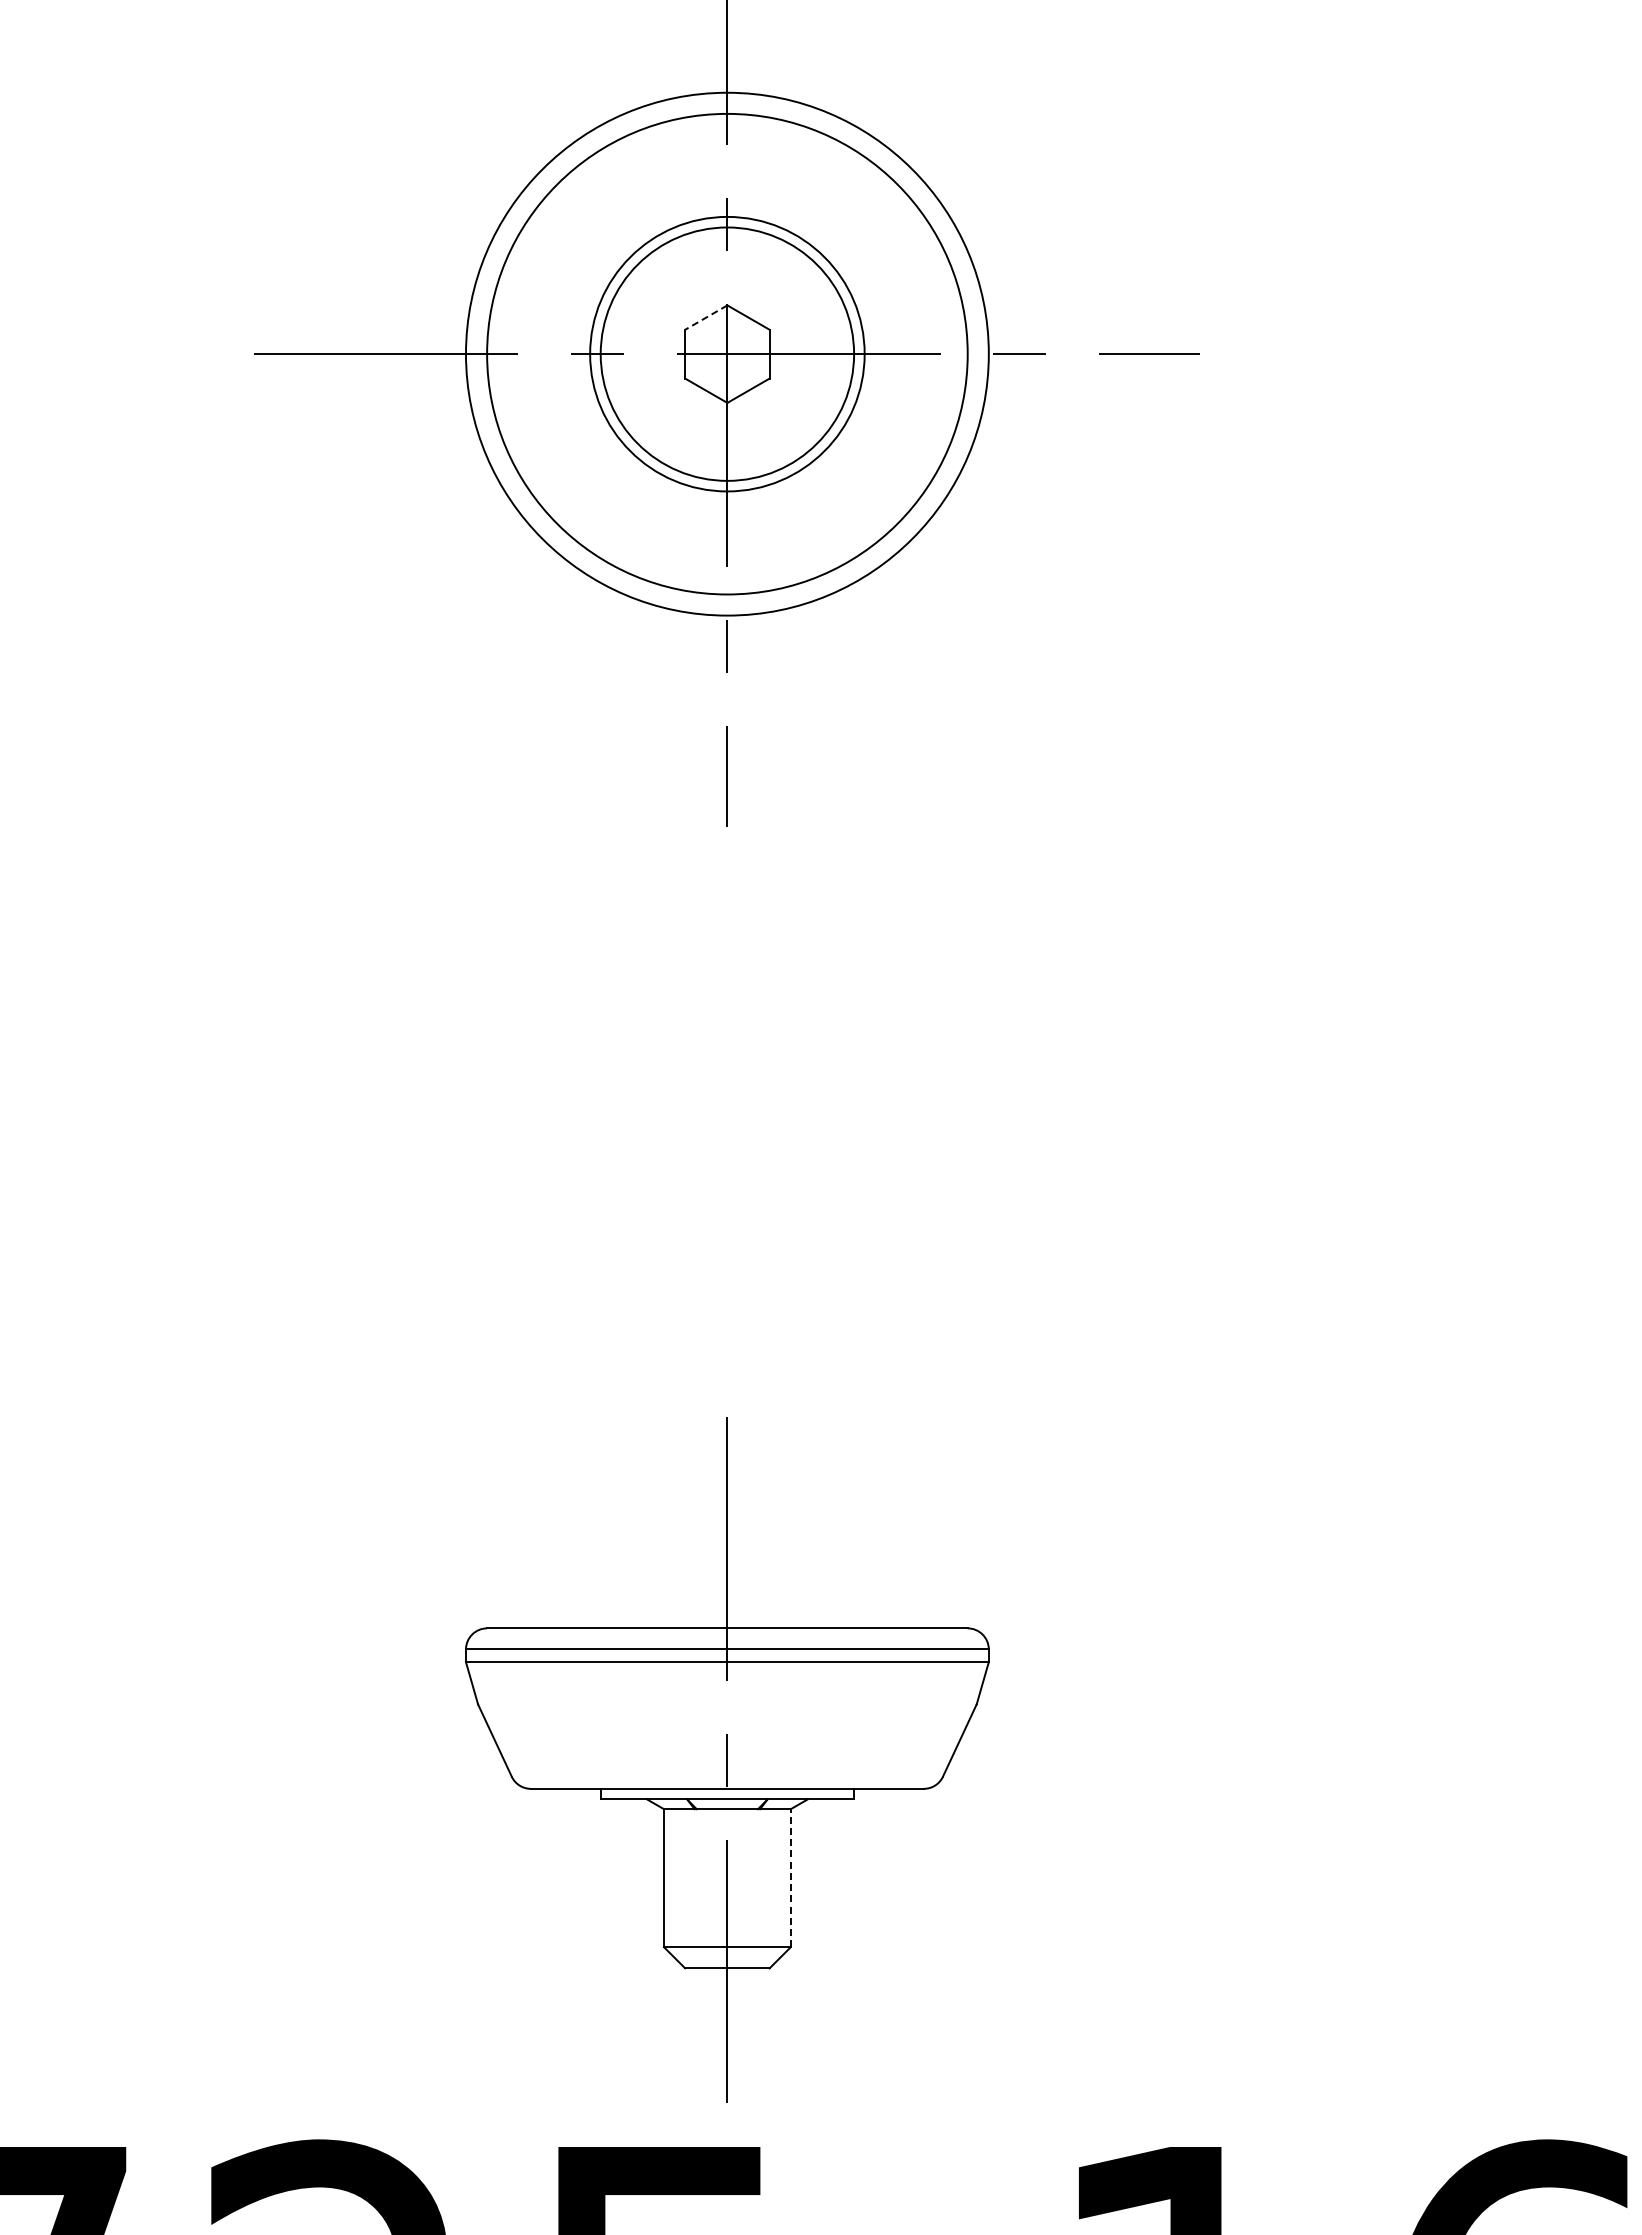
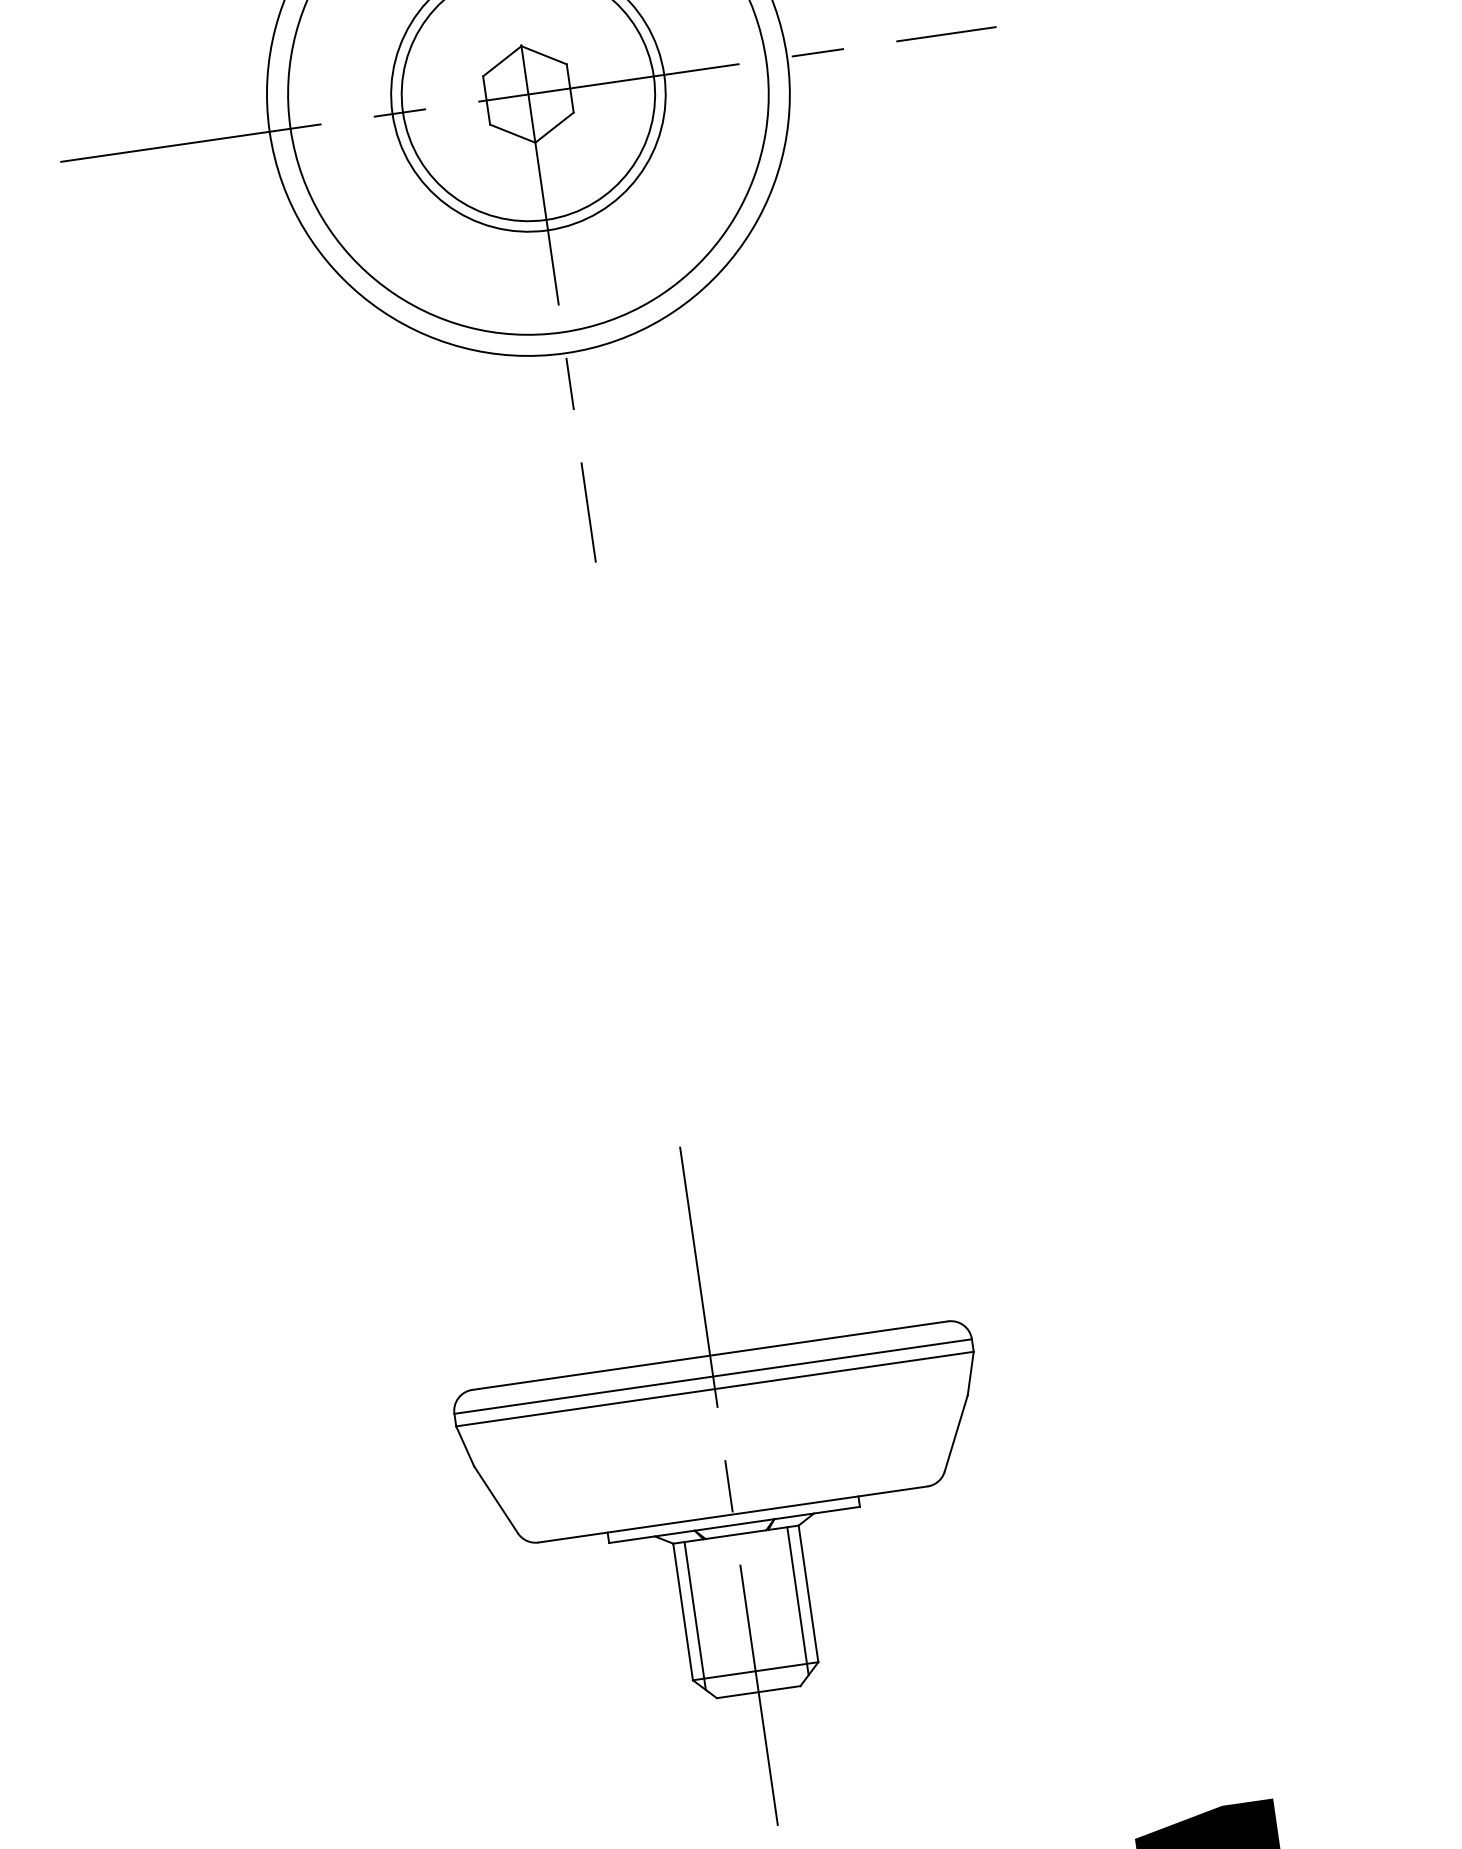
line: (705, 317) -> (501, 61), dashed -> solid
line: (790, 1877) -> (808, 1593), dashed -> solid
line: (675, 1883) -> (695, 1615), added
line: (779, 1883) -> (798, 1600), added

